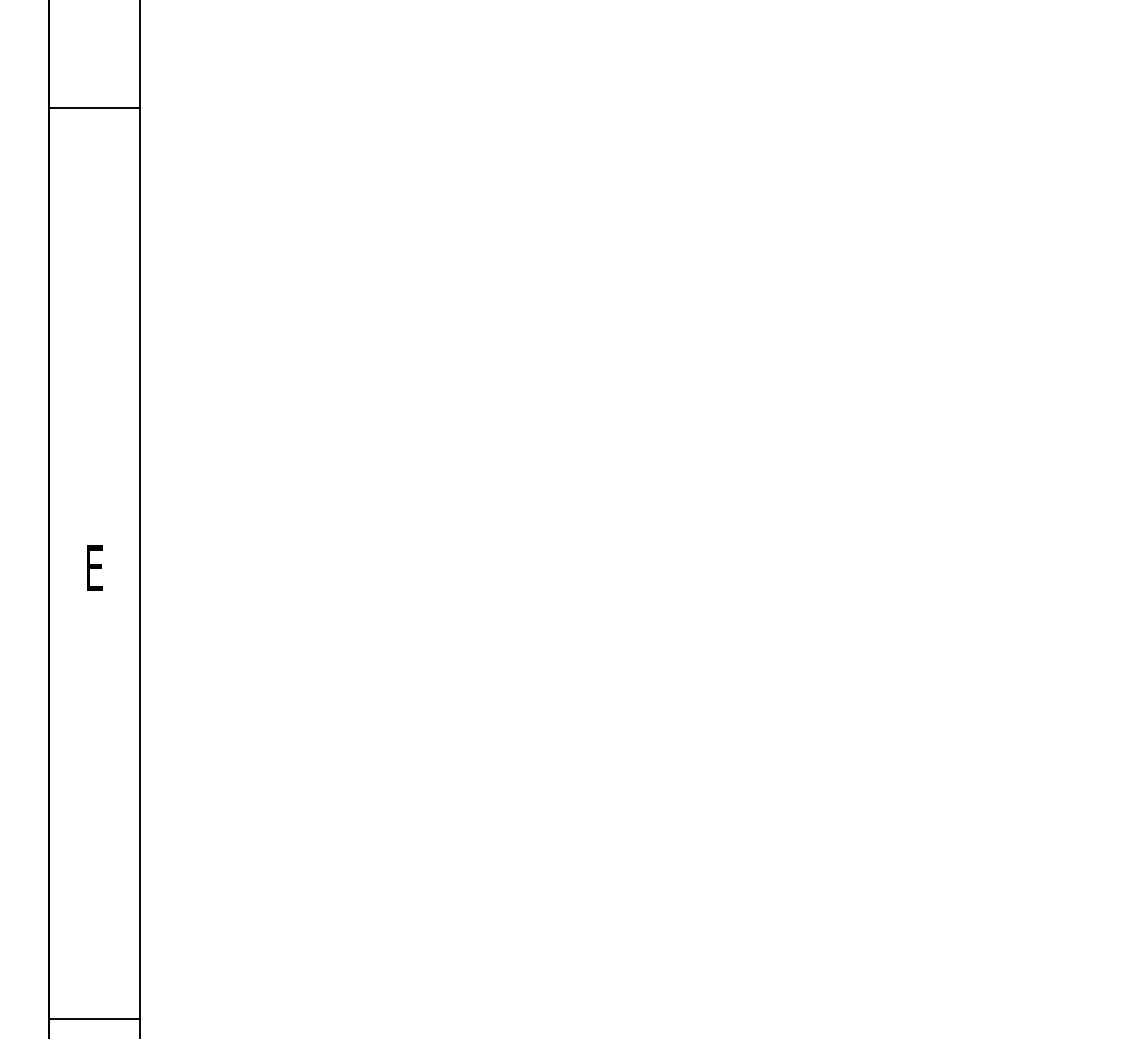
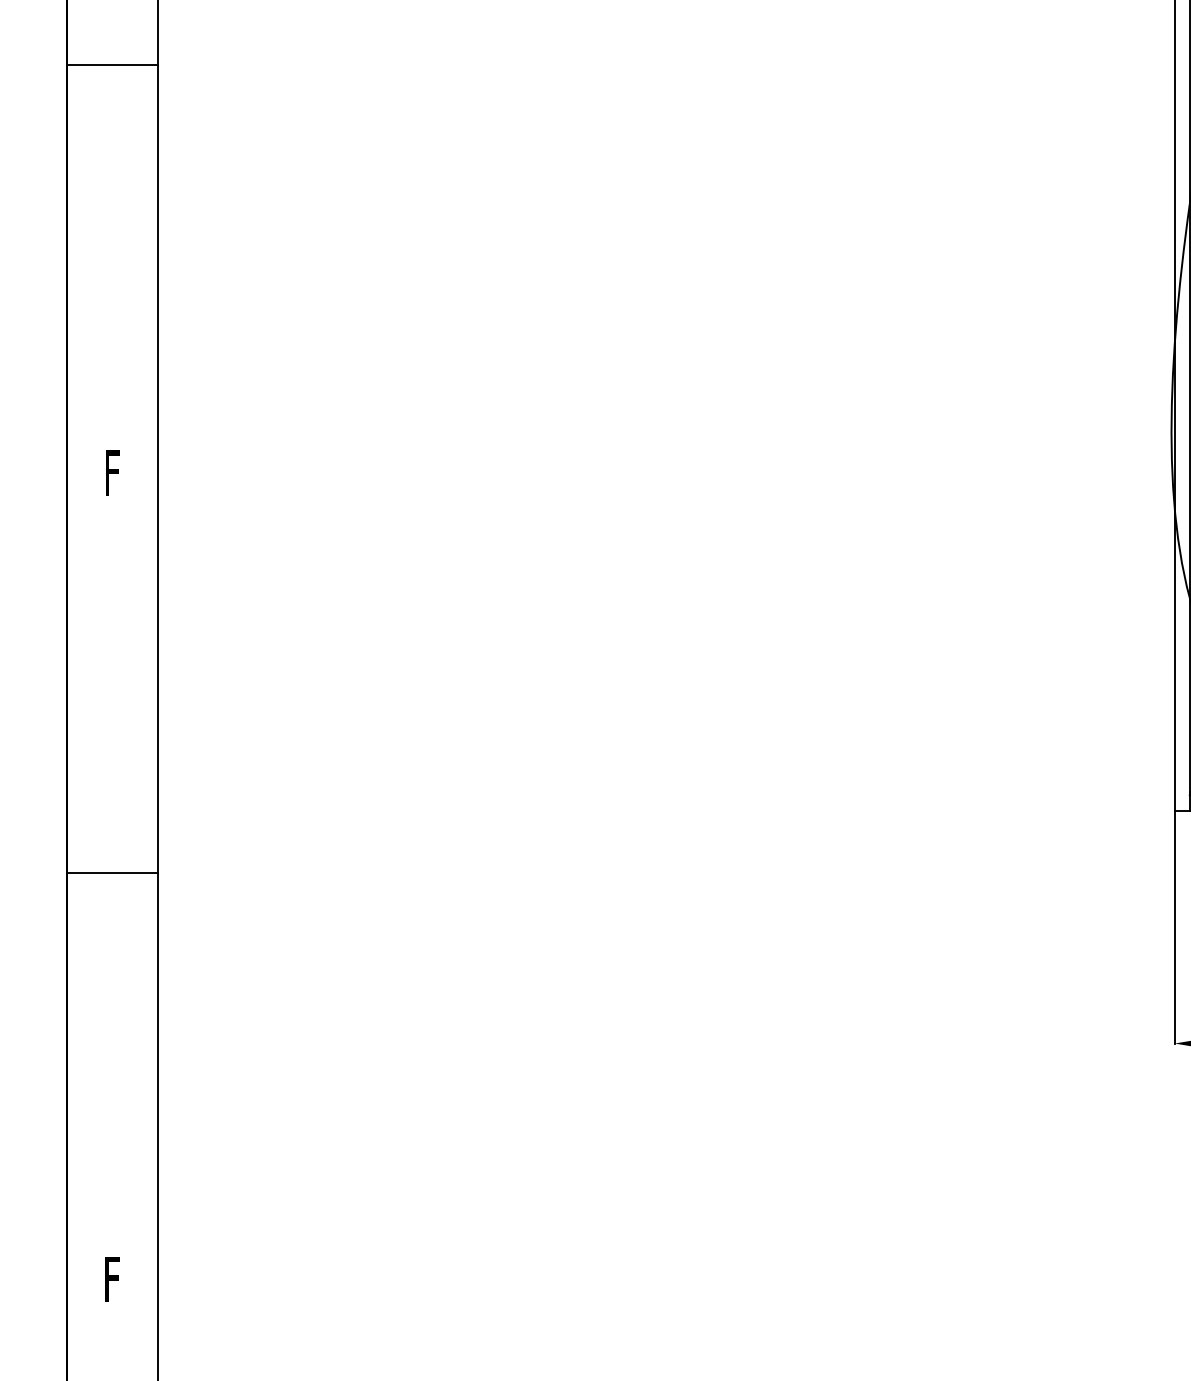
line: (93, 107) -> (111, 64), moved
text: (94, 567) -> (112, 472), E -> F
line: (93, 1018) -> (111, 872), moved

